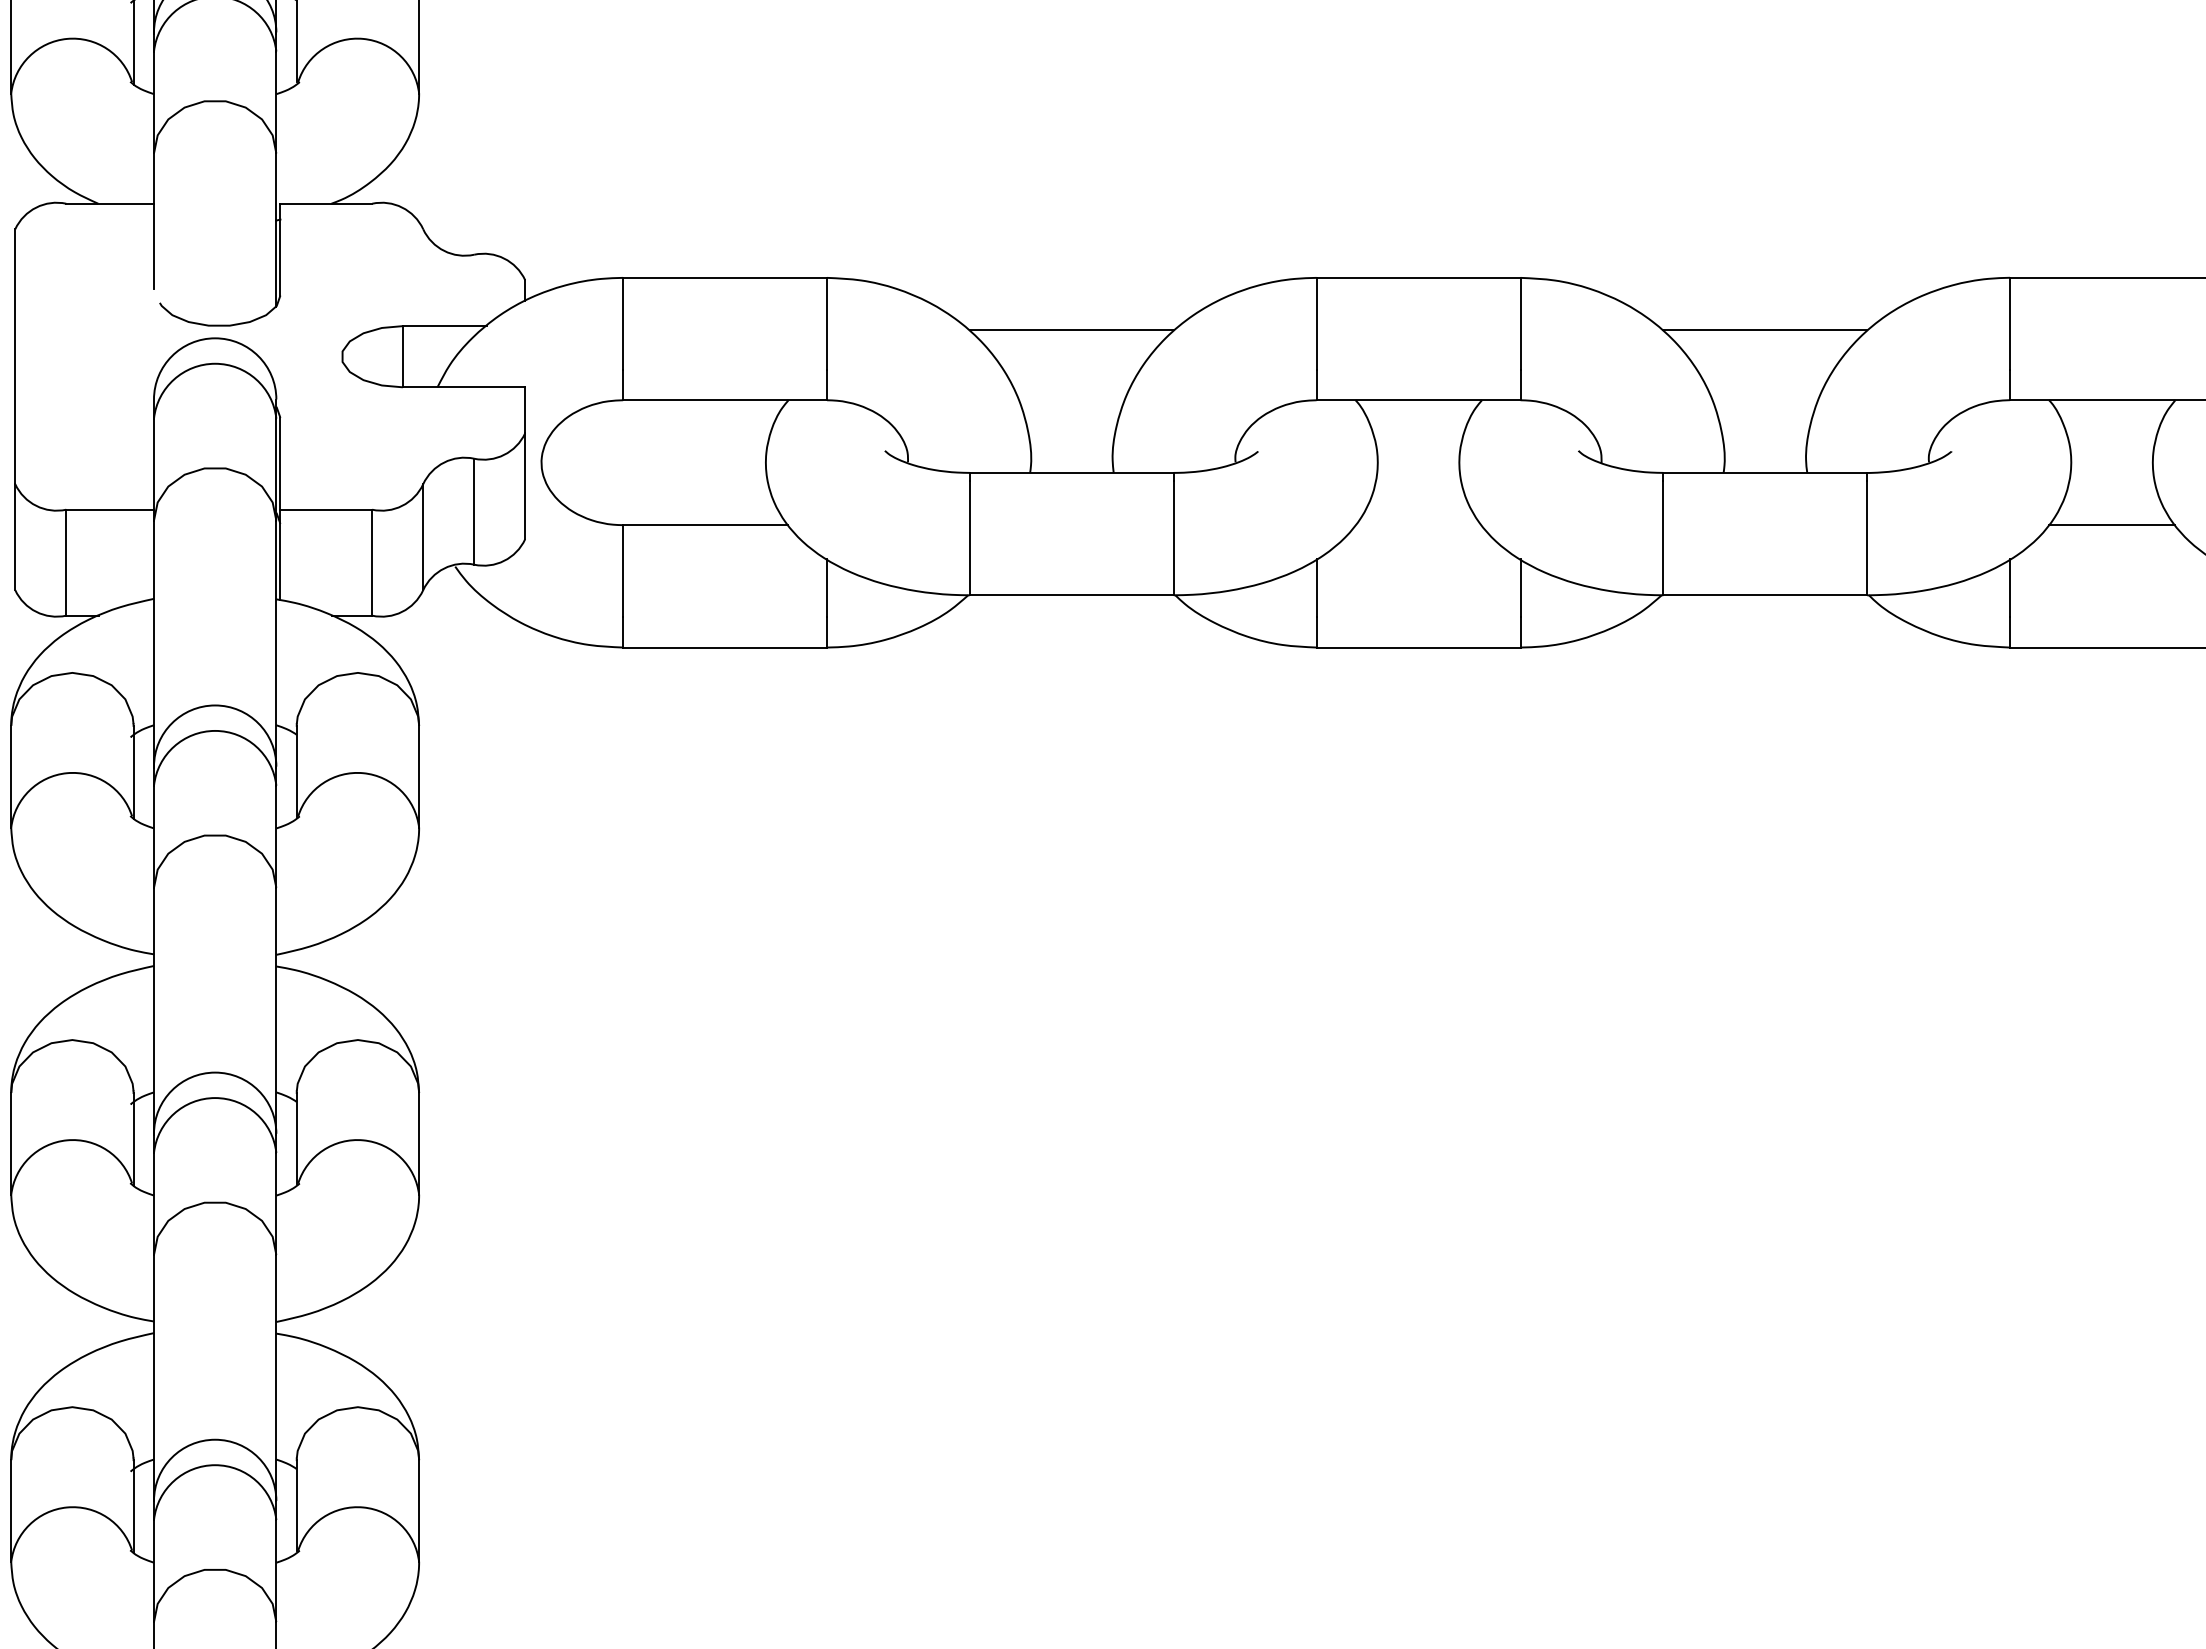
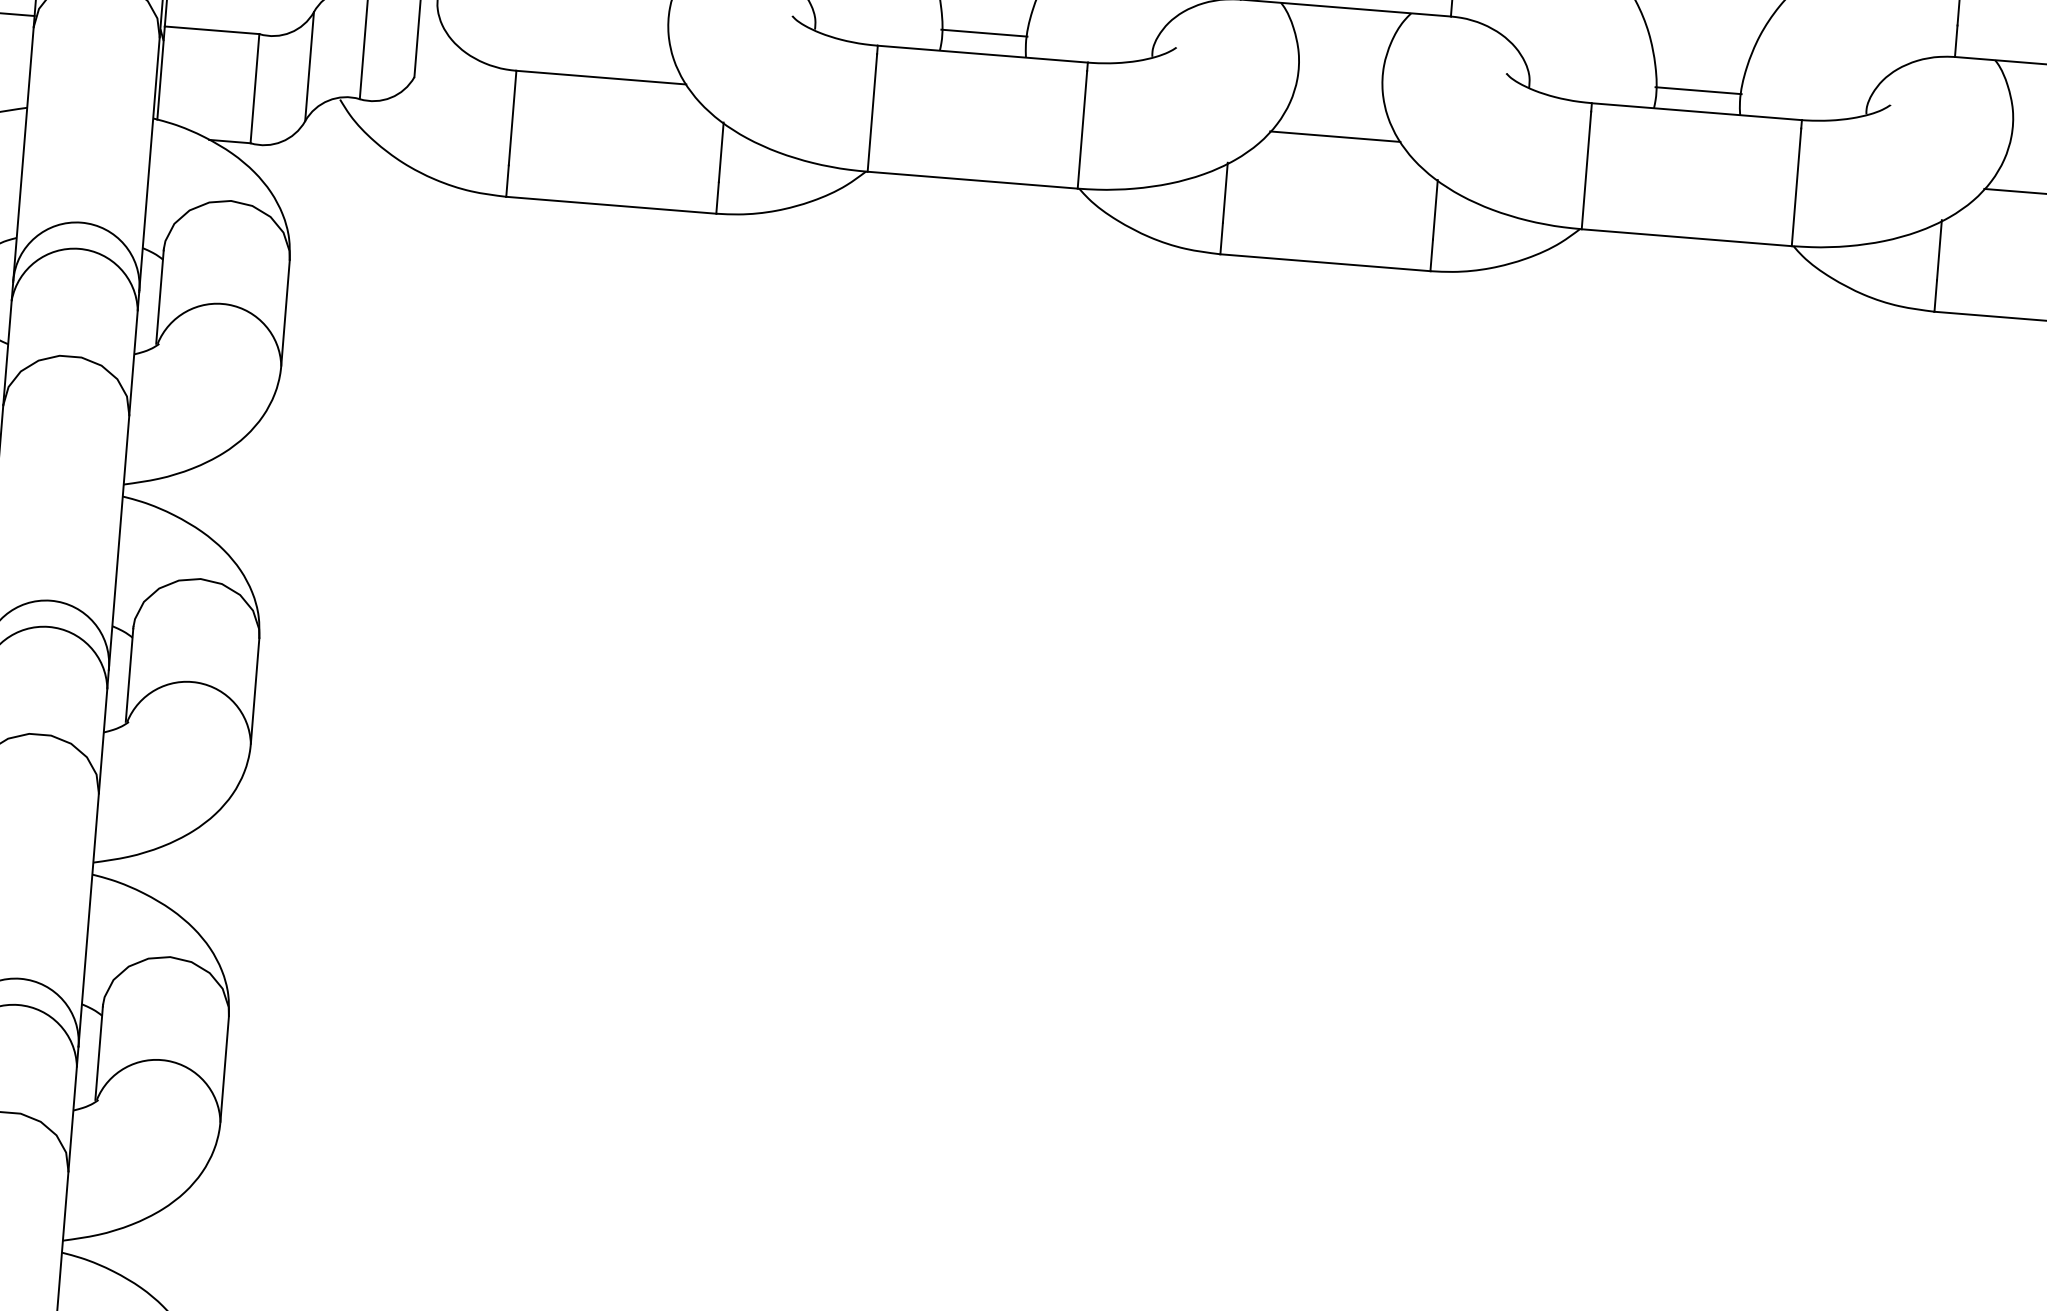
line: (1071, 452) -> (984, 33), added
line: (1765, 452) -> (1698, 90), added
line: (1418, 525) -> (1335, 137), added

